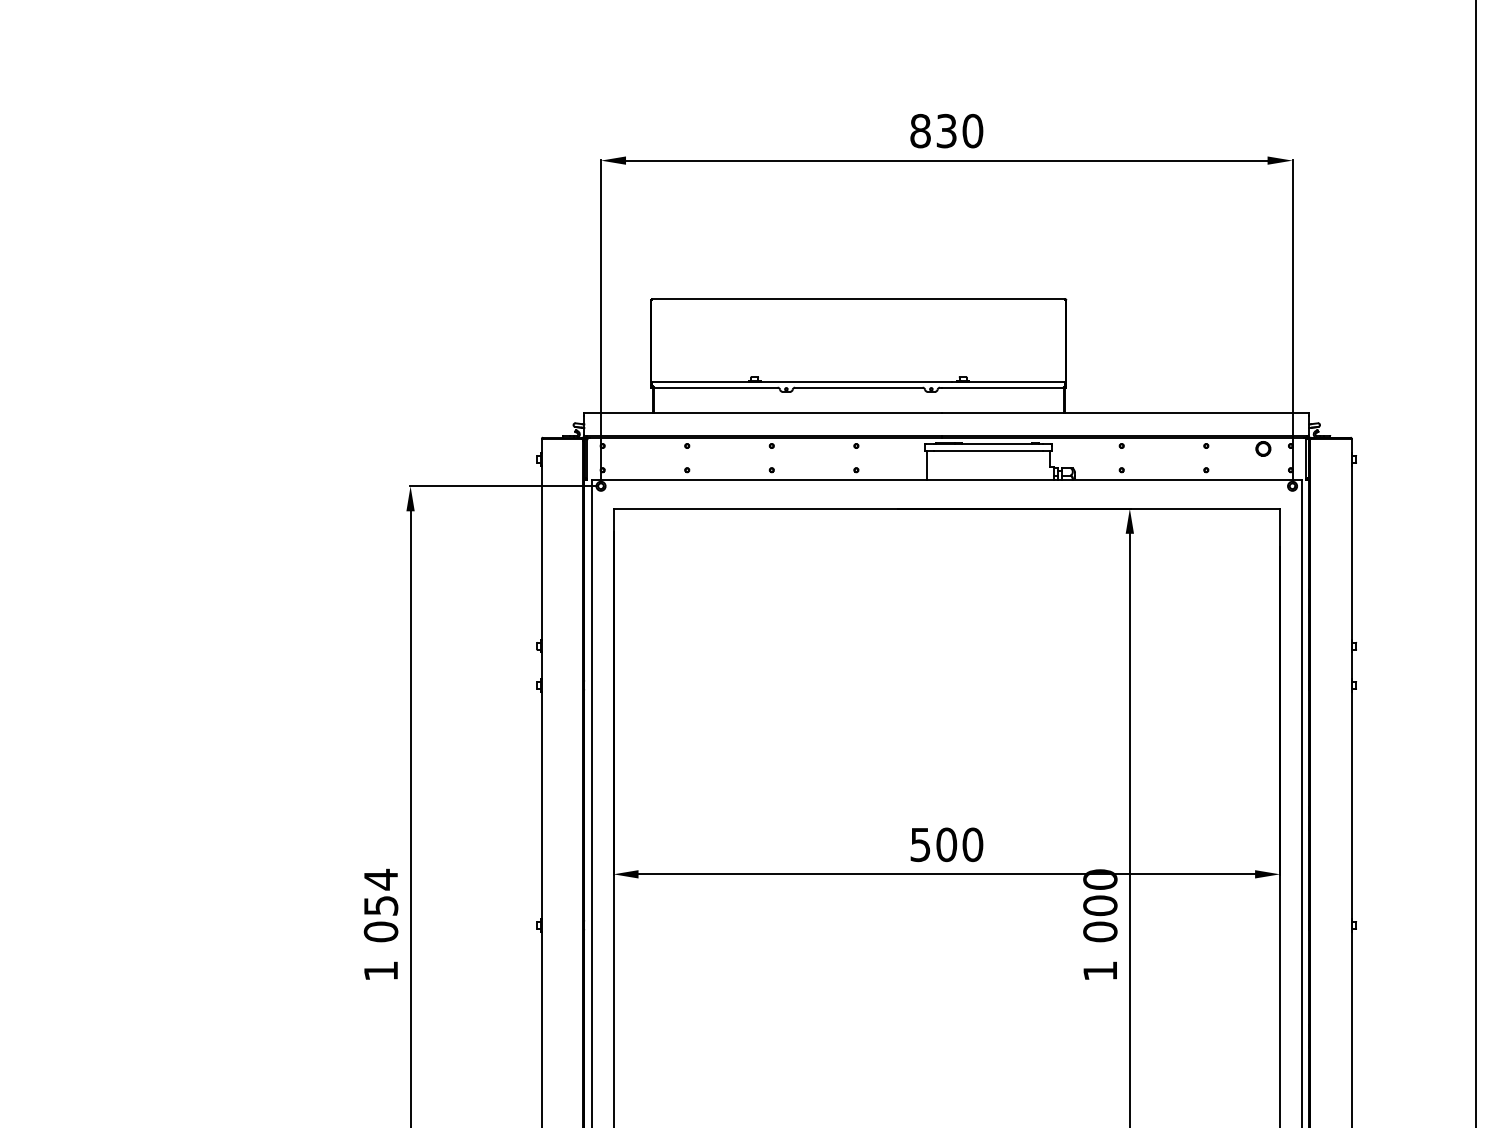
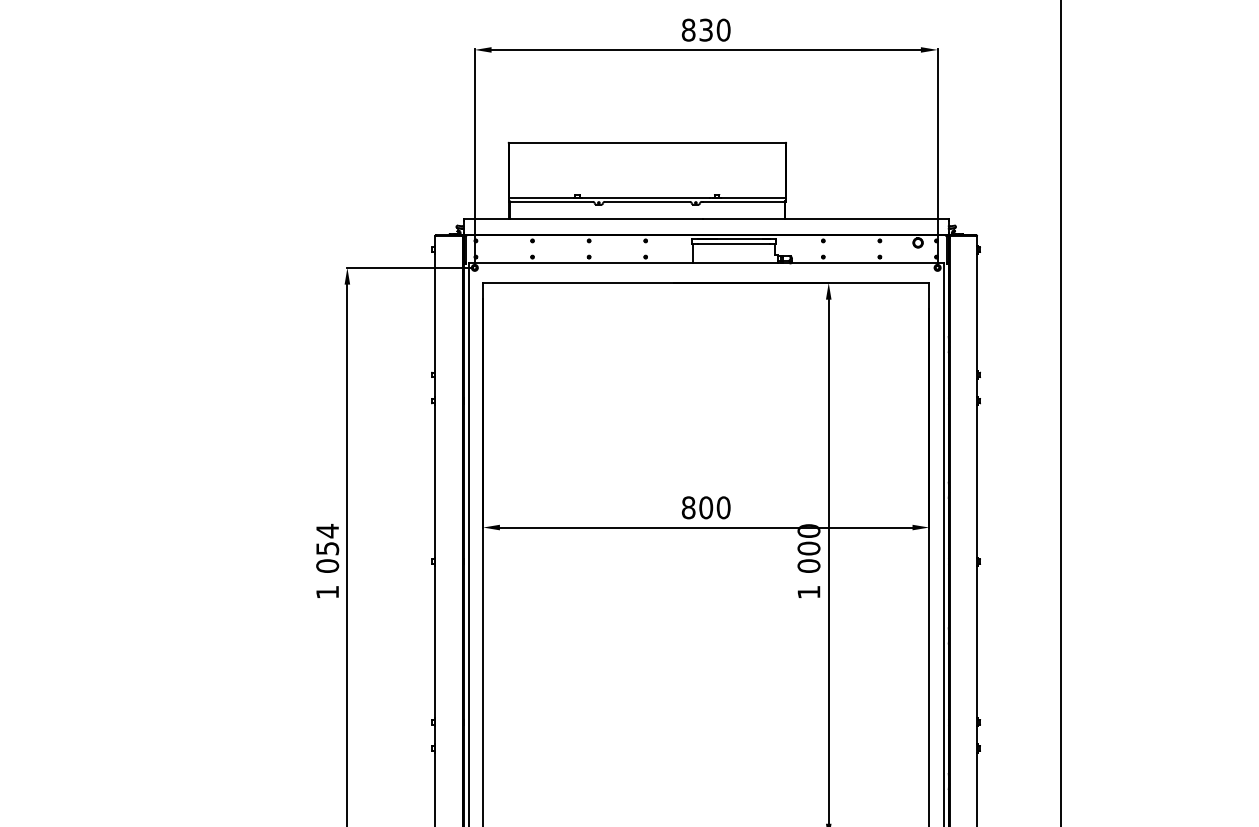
text: (920, 844) -> (688, 507), 500 -> 800

